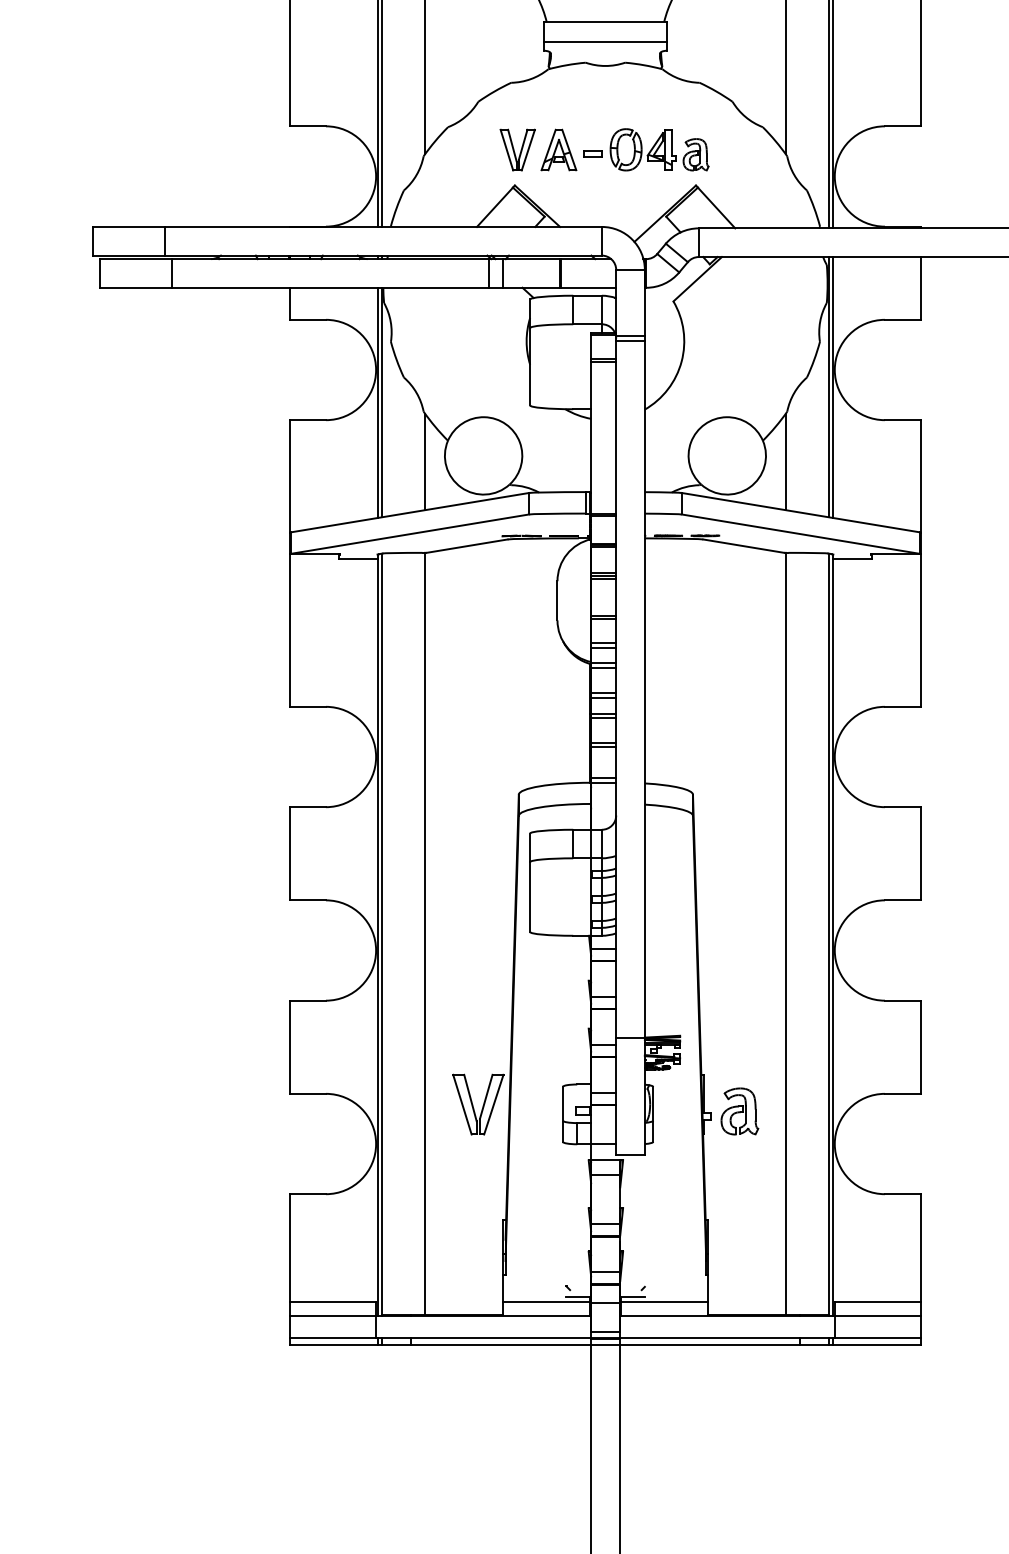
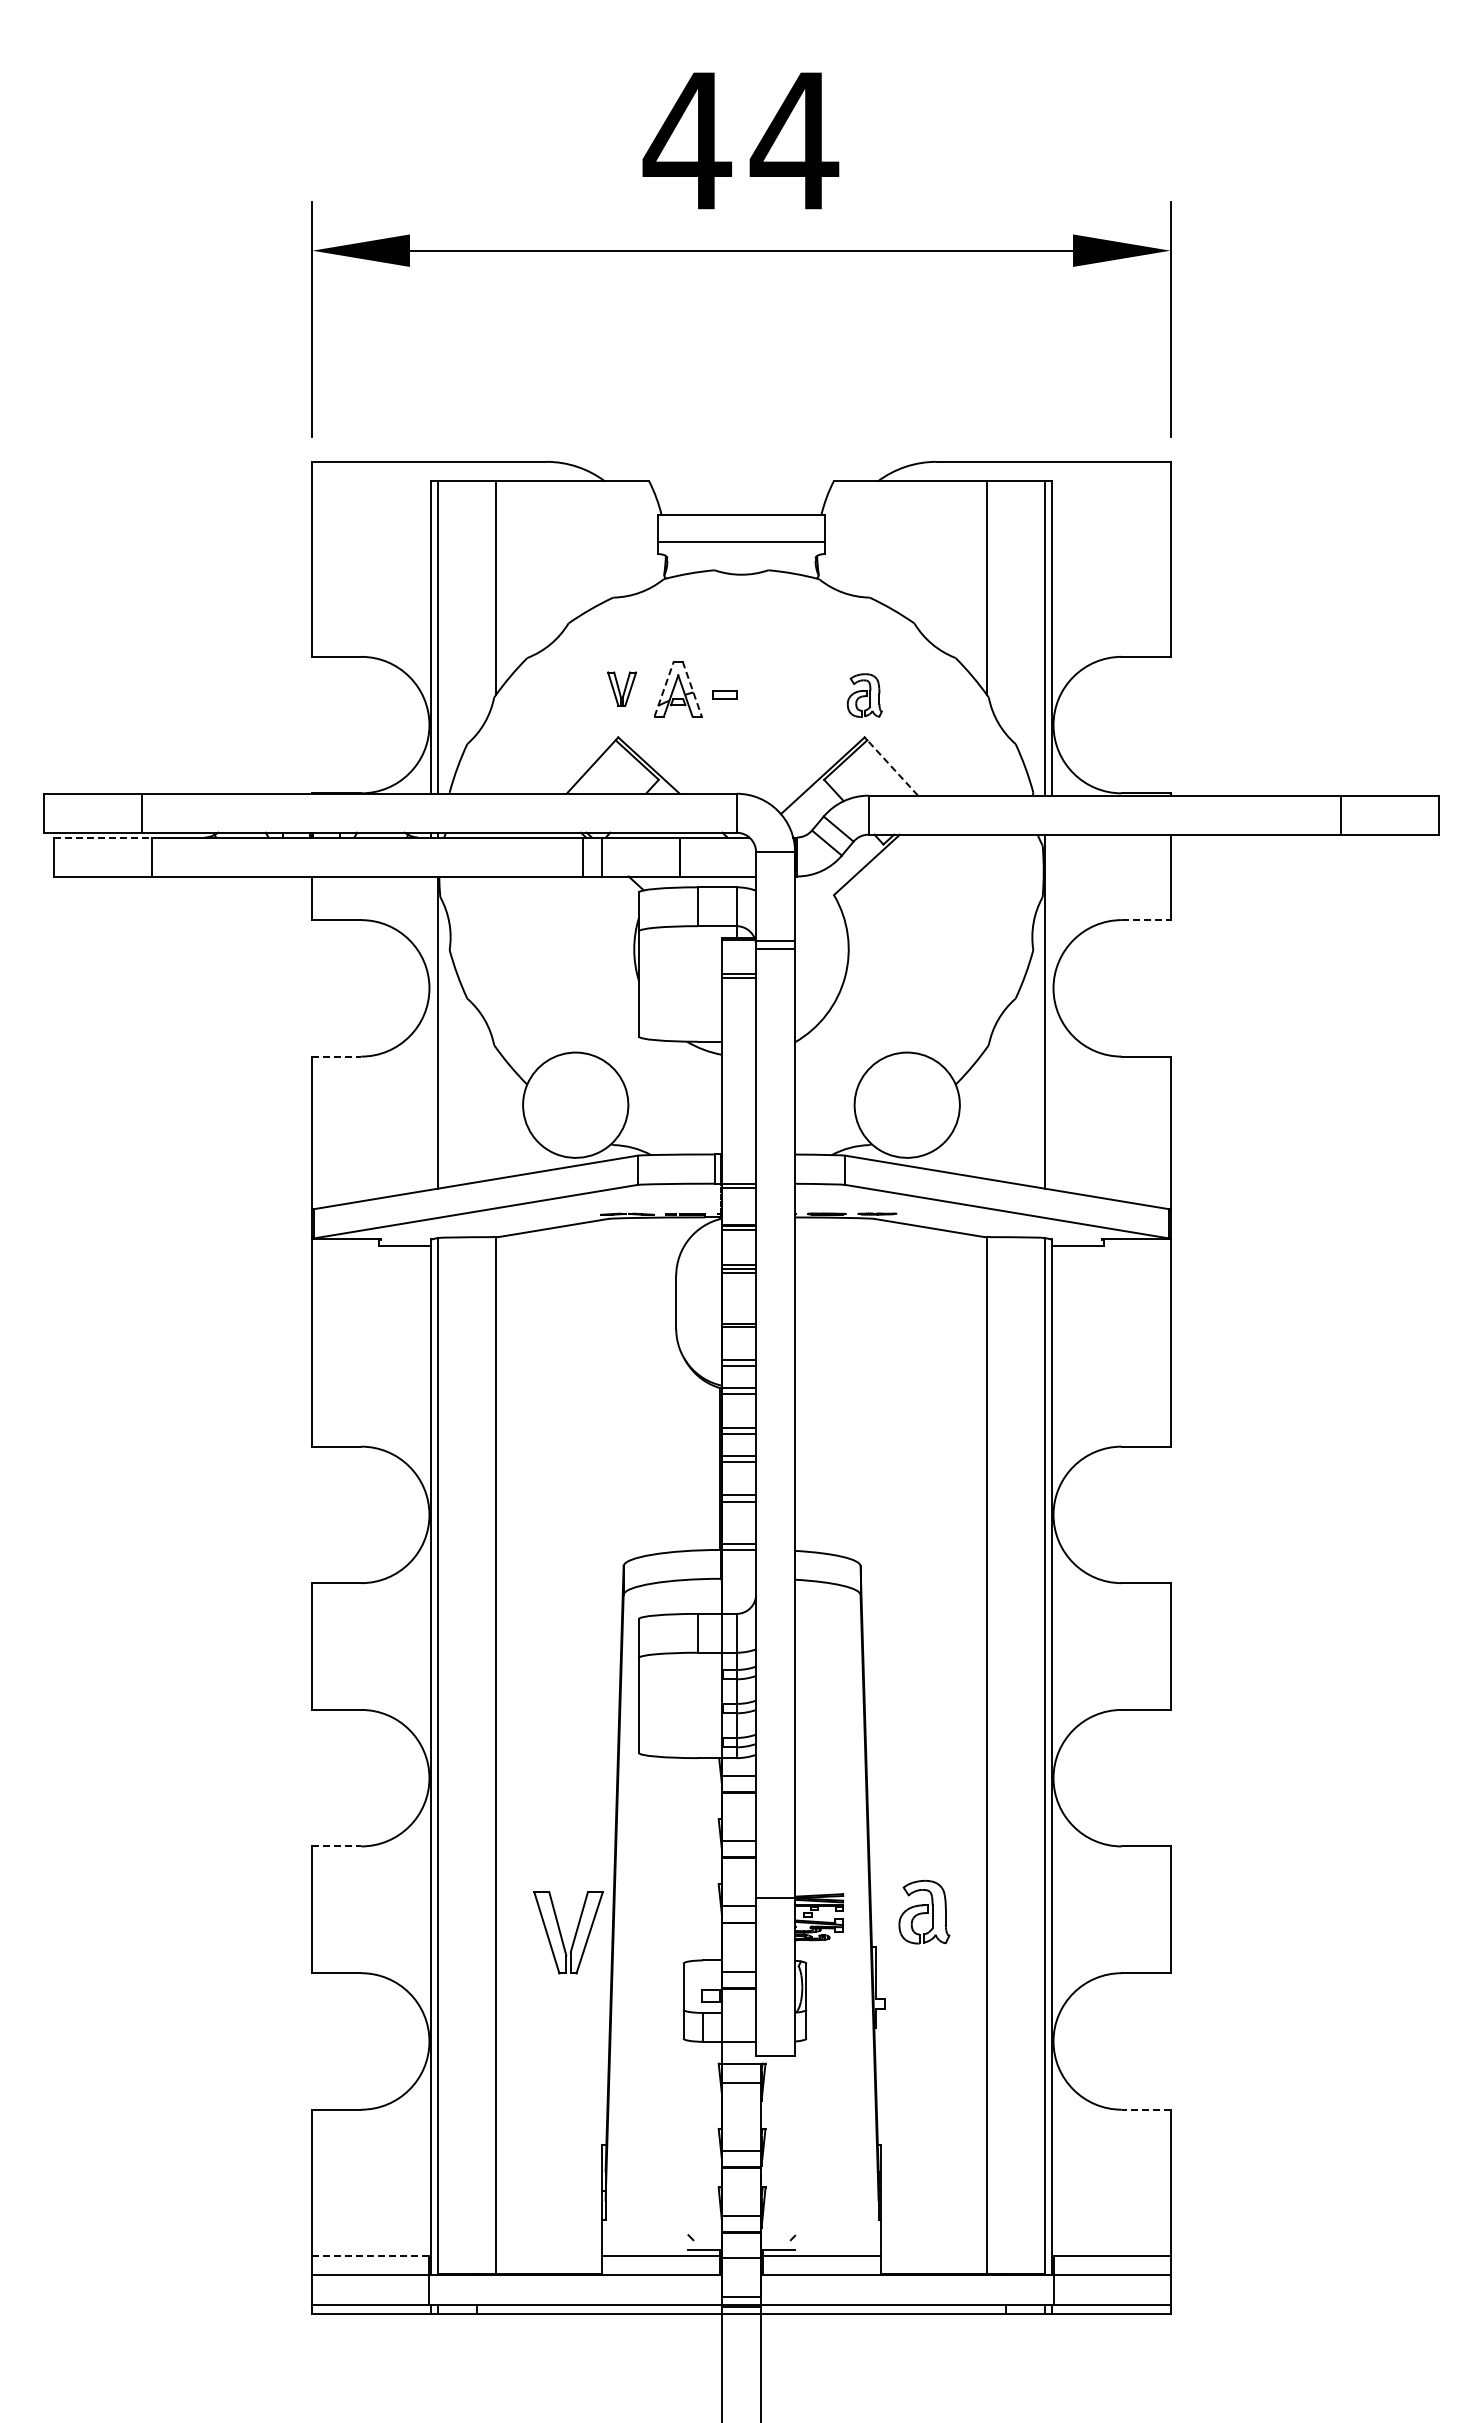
part: (517, 149) -> (621, 688), size x0.6
line: (548, 149) -> (664, 688), solid -> dashed
part: (642, 149) -> (792, 688), removed
line: (569, 150) -> (692, 689), solid -> dashed
line: (716, 207) -> (892, 767), solid -> dashed
line: (135, 259) -> (102, 837), solid -> dashed
line: (903, 320) -> (1146, 920), solid -> dashed
line: (833, 387) -> (1051, 1011), removed
line: (377, 402) -> (431, 1032), removed
line: (308, 420) -> (337, 1056), solid -> dashed
line: (425, 461) -> (496, 1113), removed
line: (785, 461) -> (986, 1113), removed
line: (308, 1000) -> (337, 1846), solid -> dashed
part: (482, 1105) -> (574, 1934), moved
part: (739, 1111) -> (924, 1912), moved
line: (902, 1194) -> (1145, 2109), solid -> dashed
line: (332, 1301) -> (370, 2255), solid -> dashed

